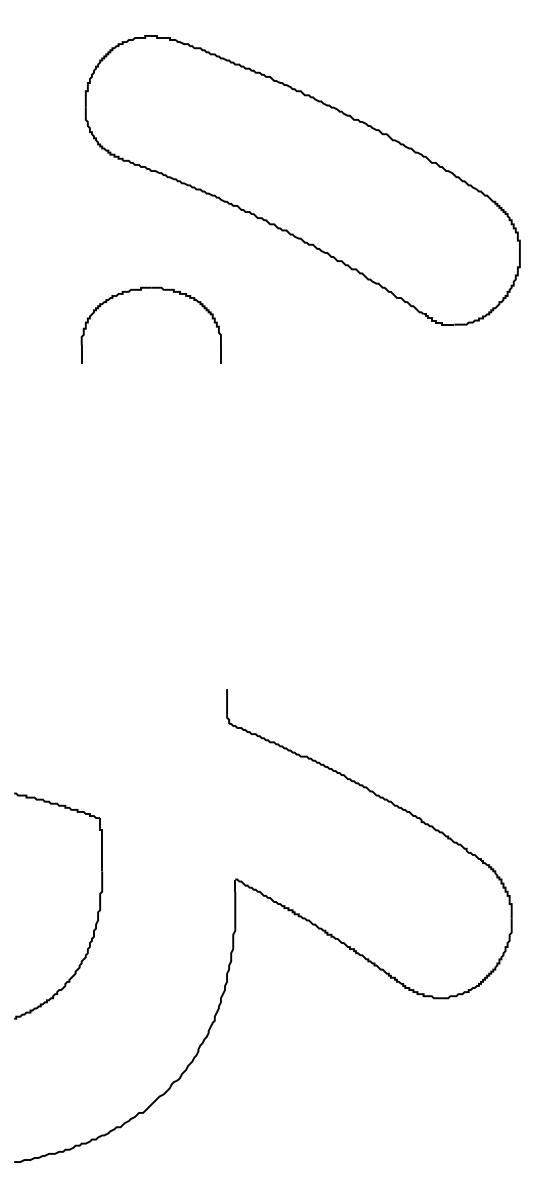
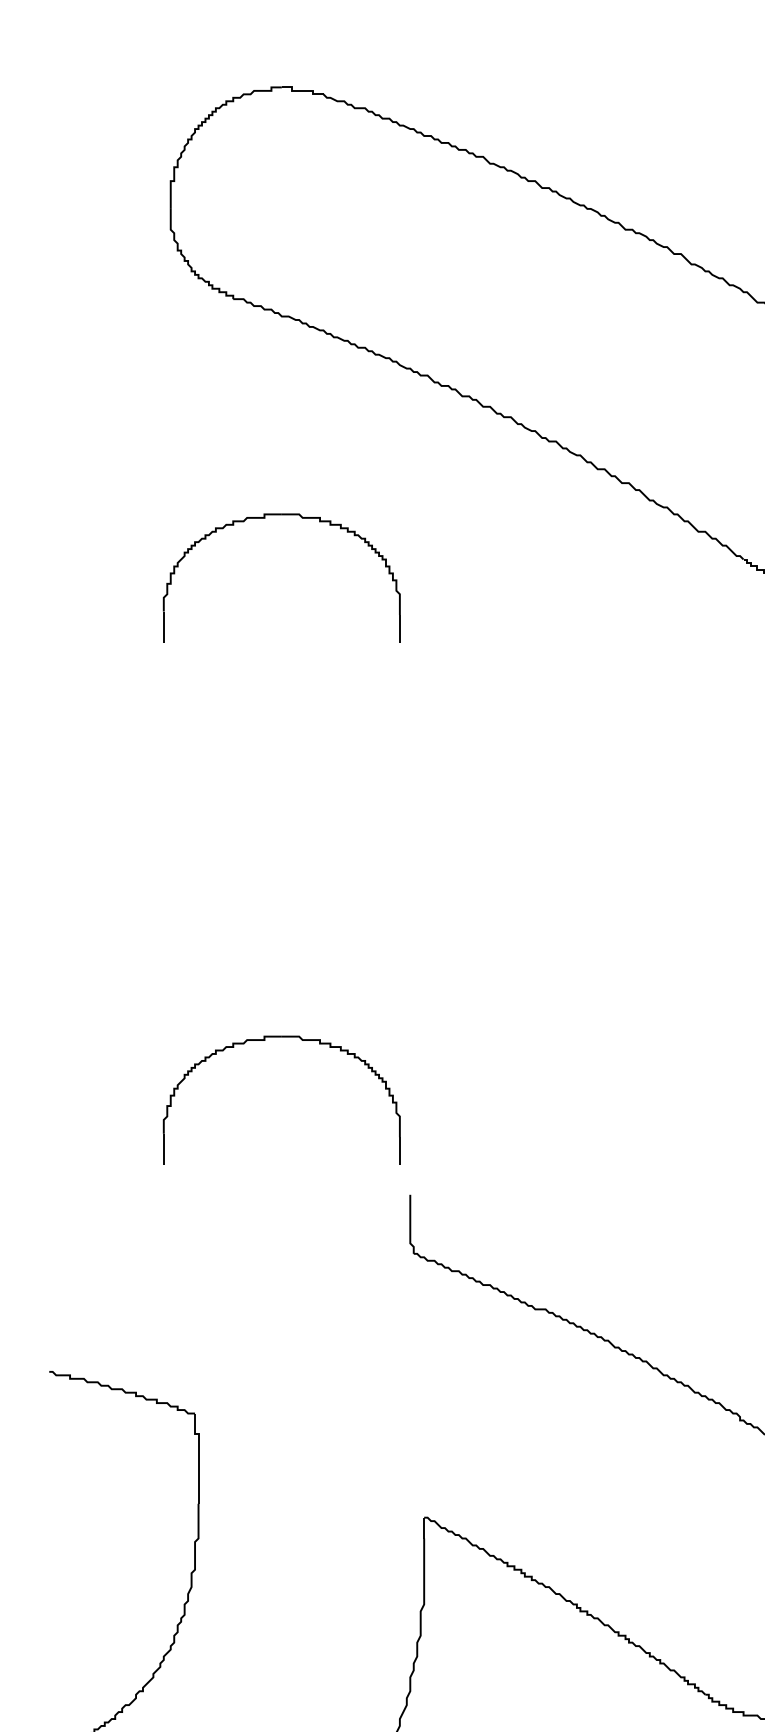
part: (141, 598) -> (265, 1041), added

